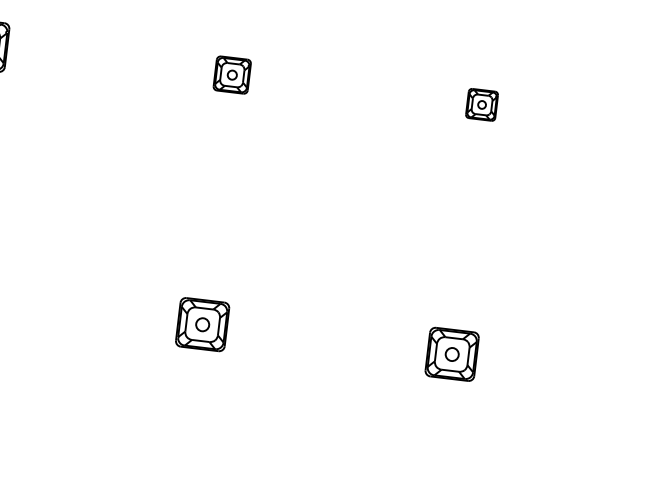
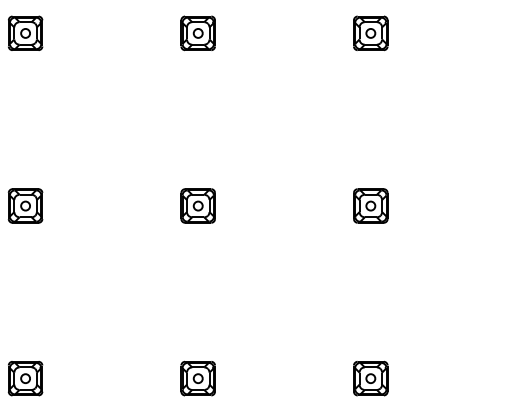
part: (231, 75) -> (197, 33), size x1.43
part: (481, 104) -> (370, 33), size x1.67

